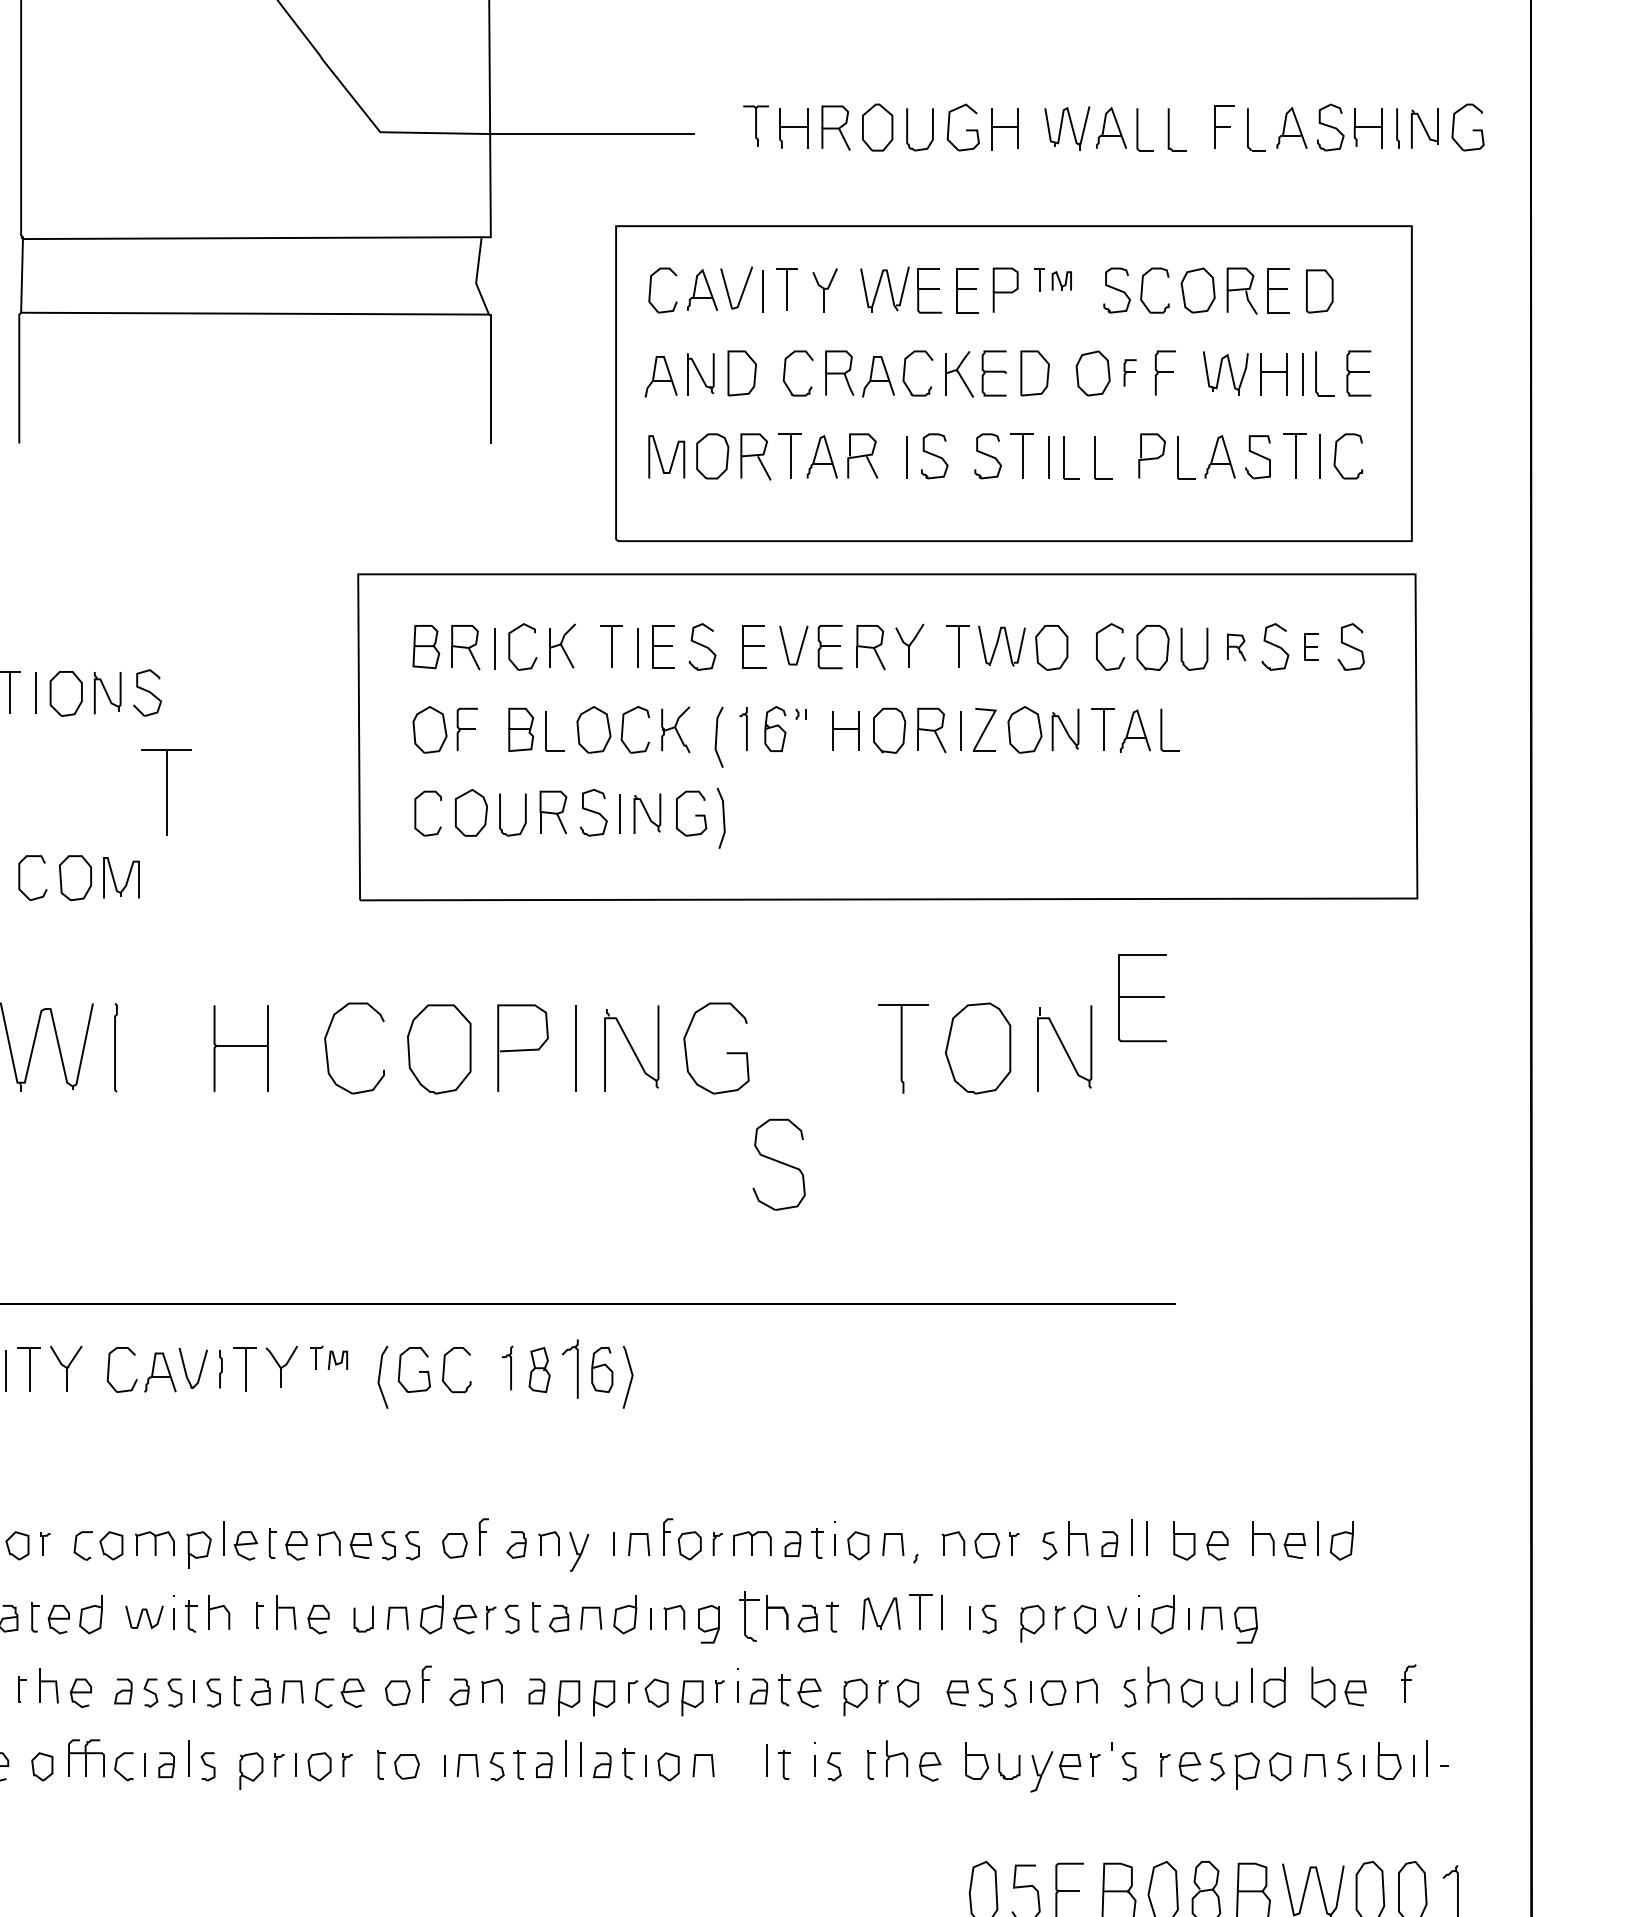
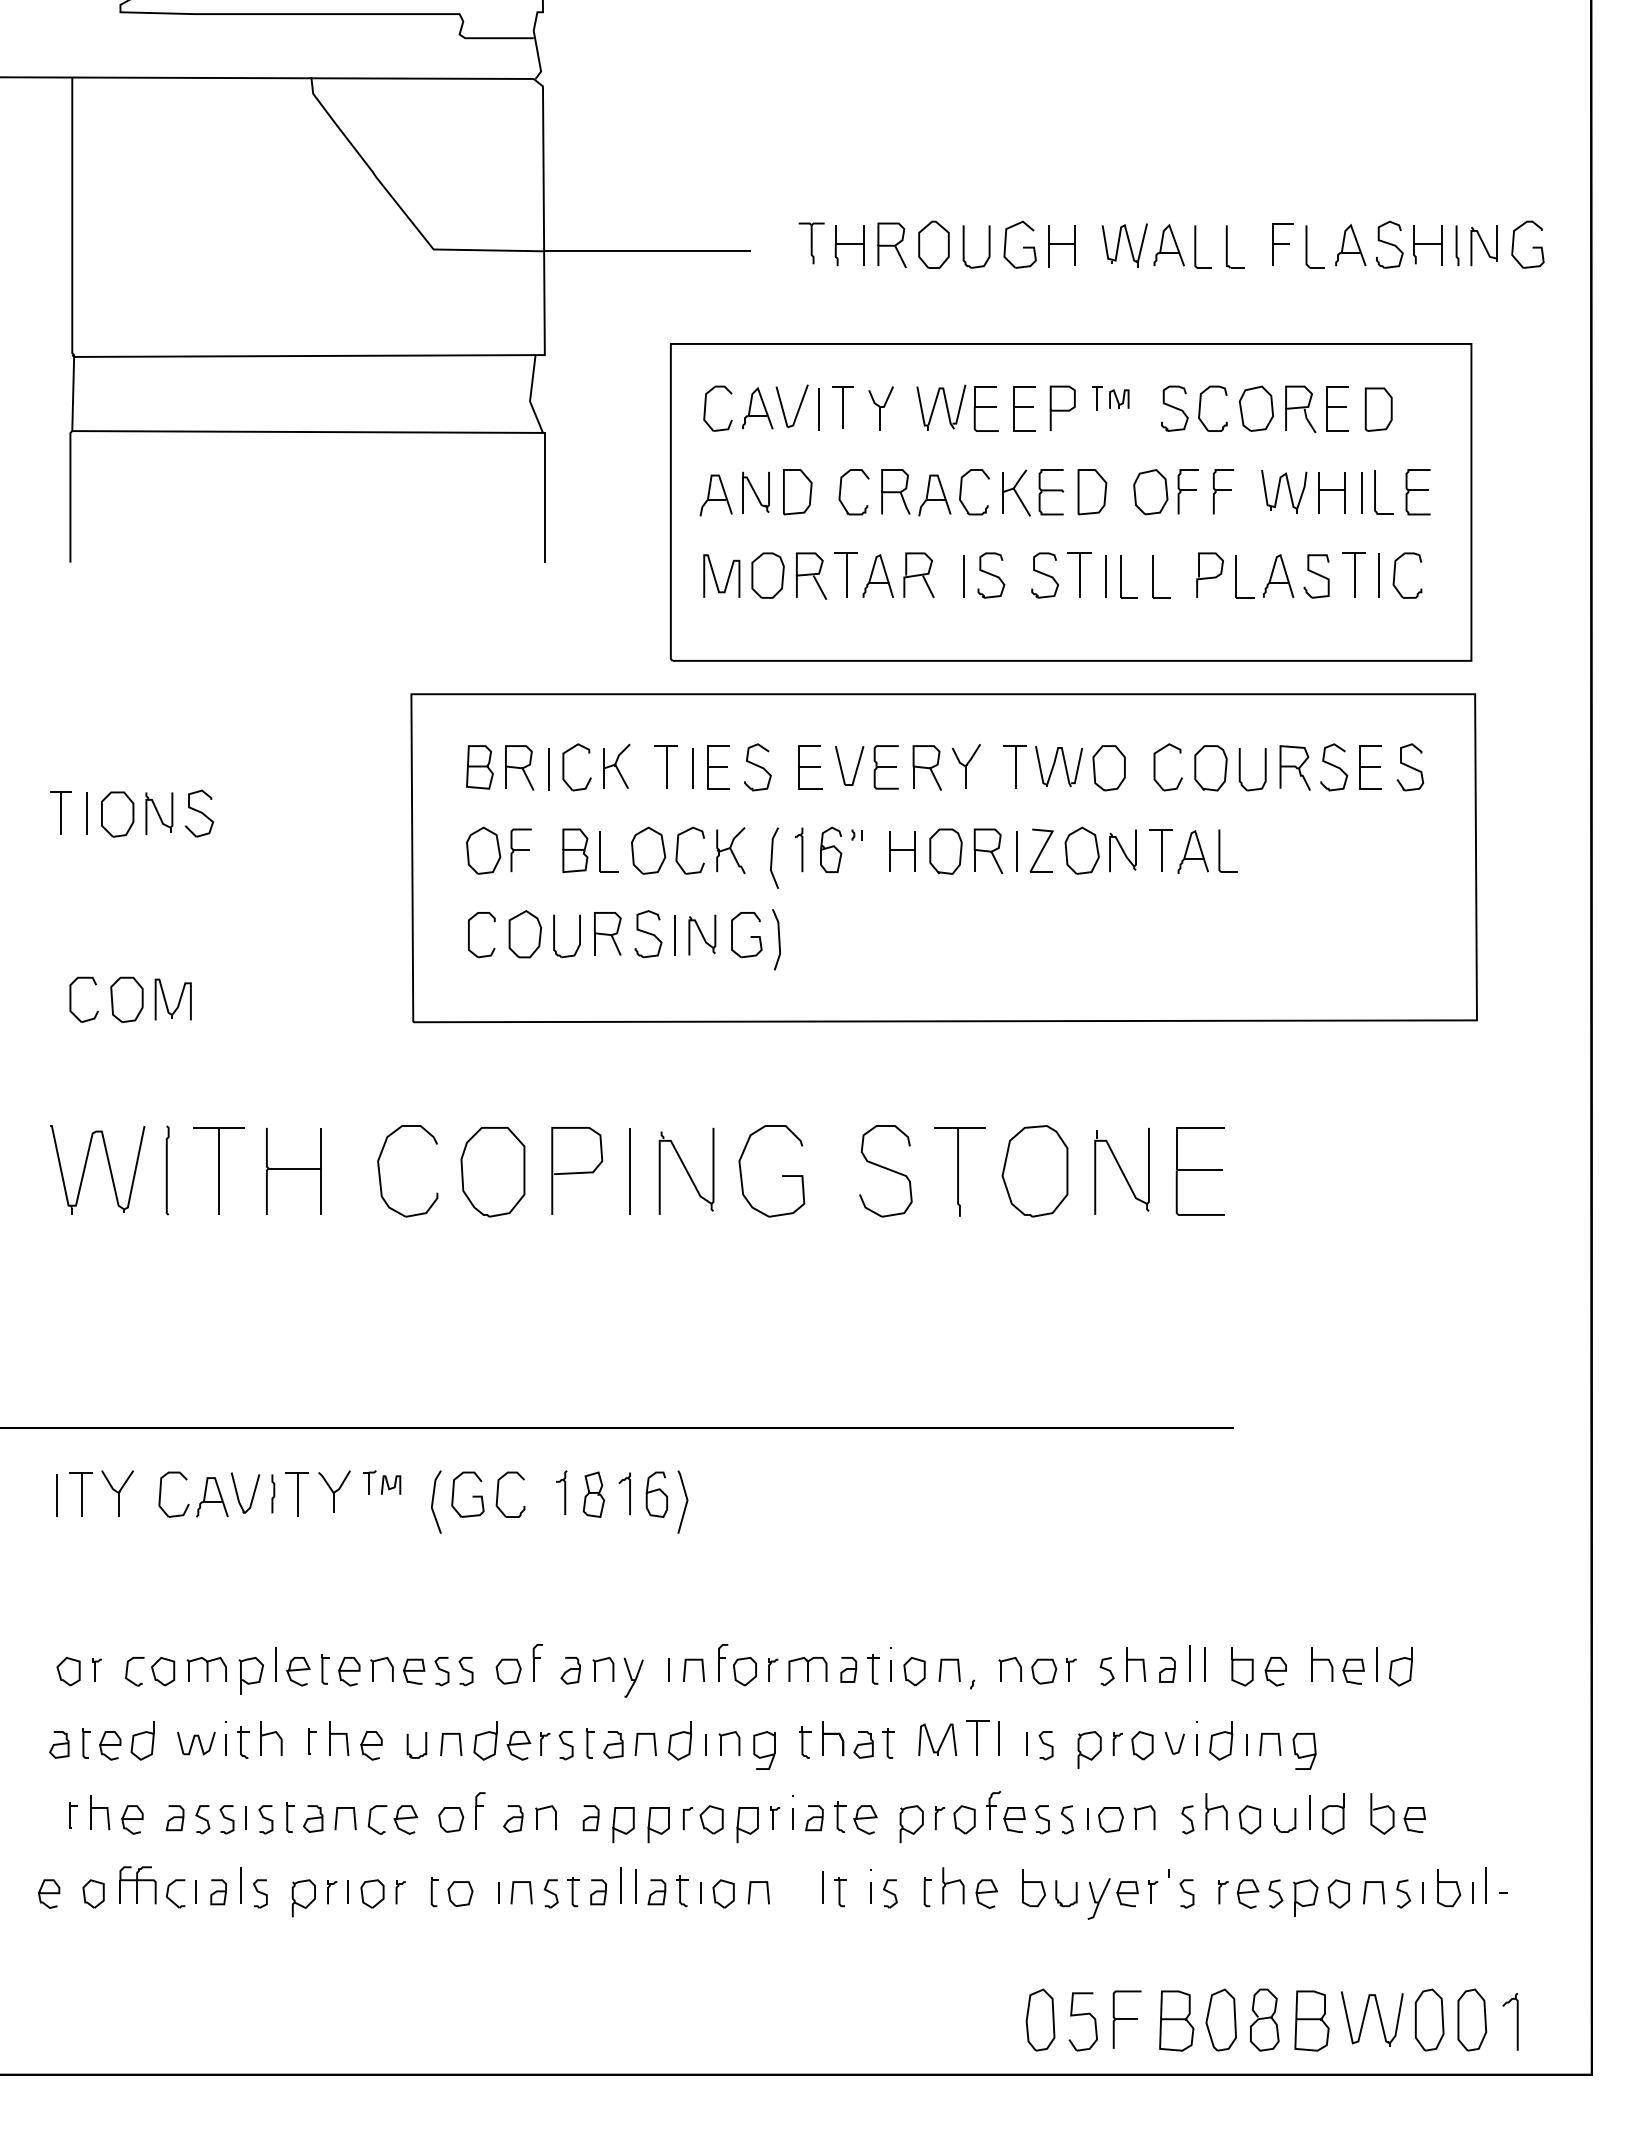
part: (1129, 372) -> (1187, 491), size x1.67
part: (1236, 647) -> (1294, 767), size x1.67
part: (1311, 647) -> (1370, 767), size x1.67
part: (166, 792) -> (218, 1170), moved
part: (1141, 998) -> (1199, 1171), moved
part: (778, 1165) -> (885, 1171), moved
part: (570, 1368) -> (624, 1493), size x0.71
part: (749, 1616) -> (805, 1742), size x0.62
part: (1408, 1683) -> (993, 1810), moved

